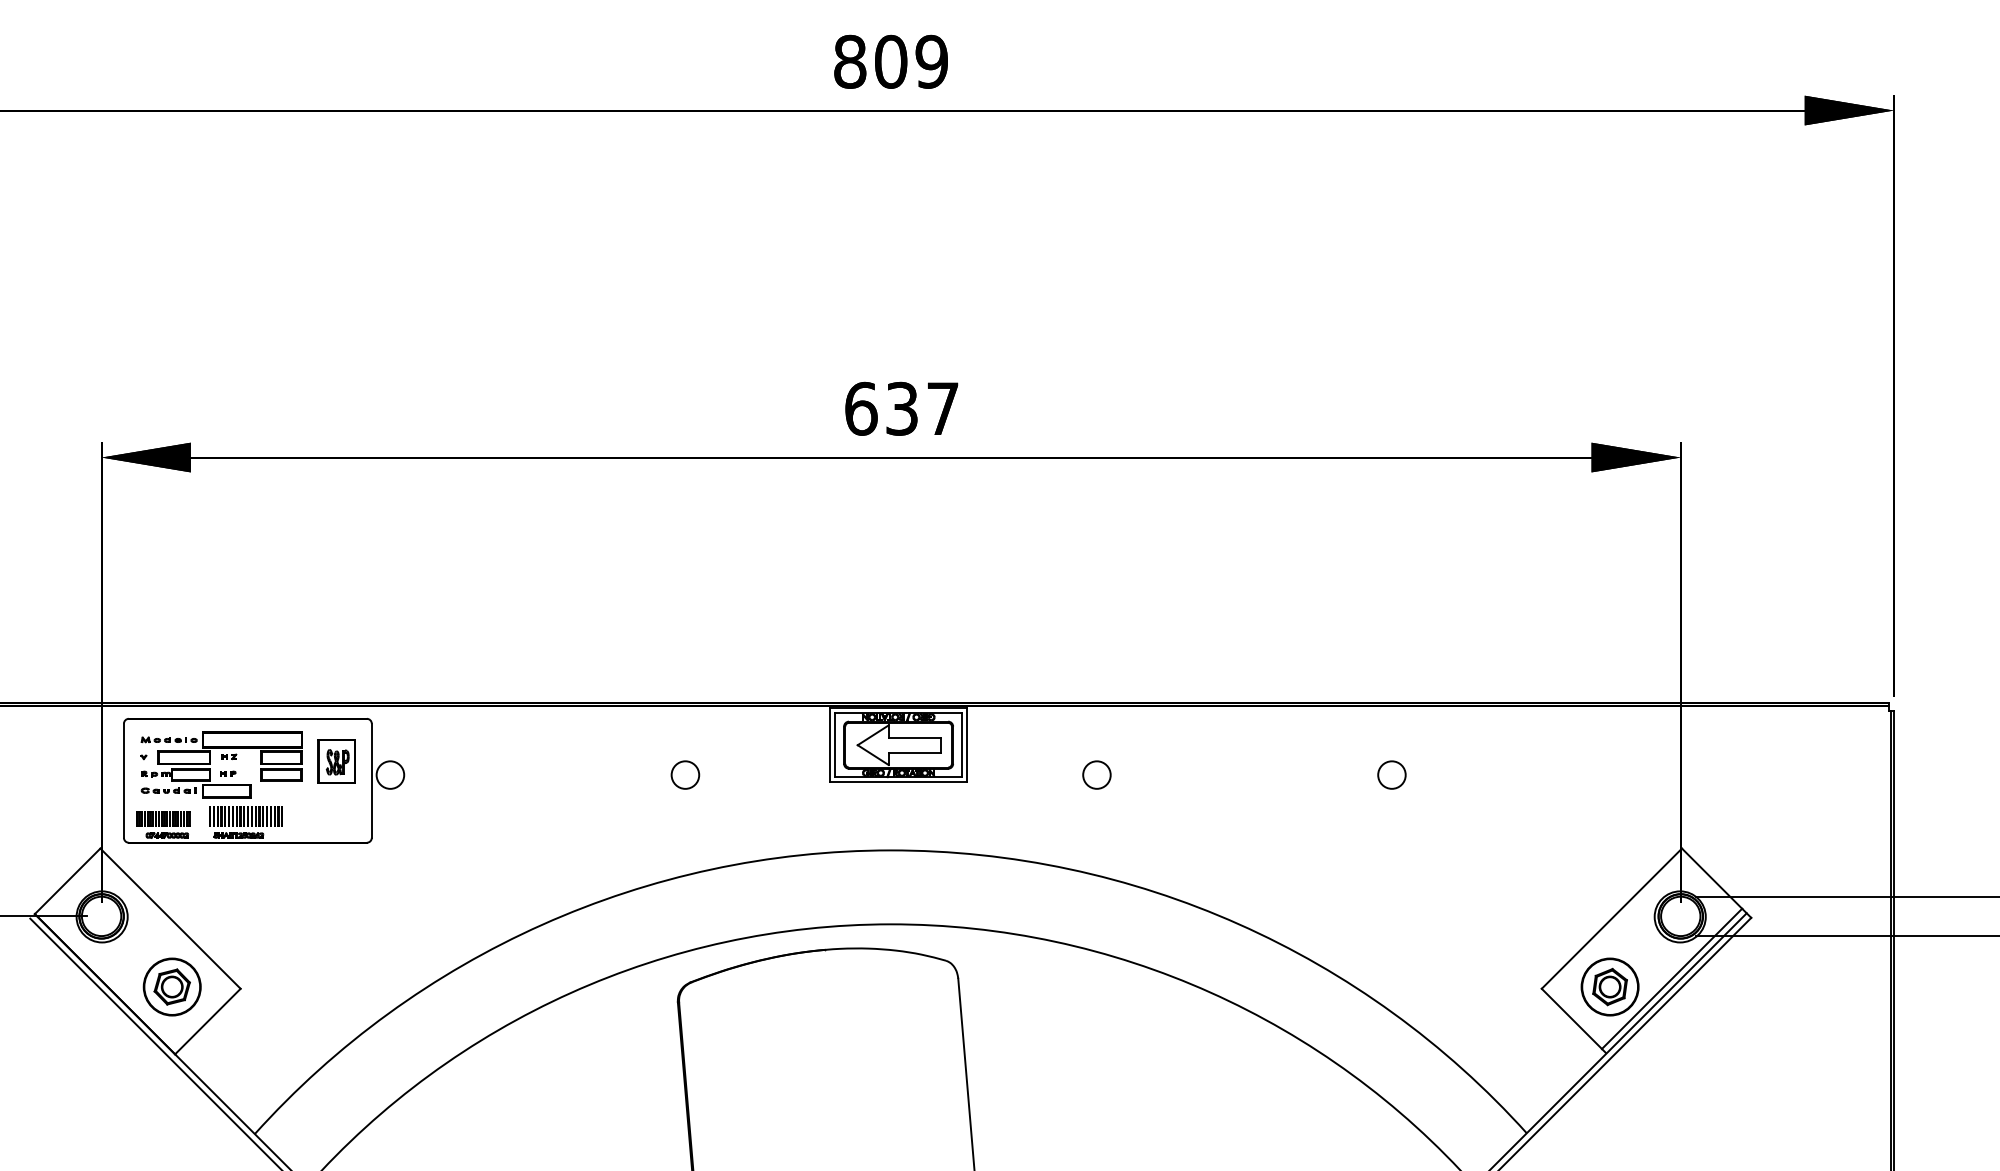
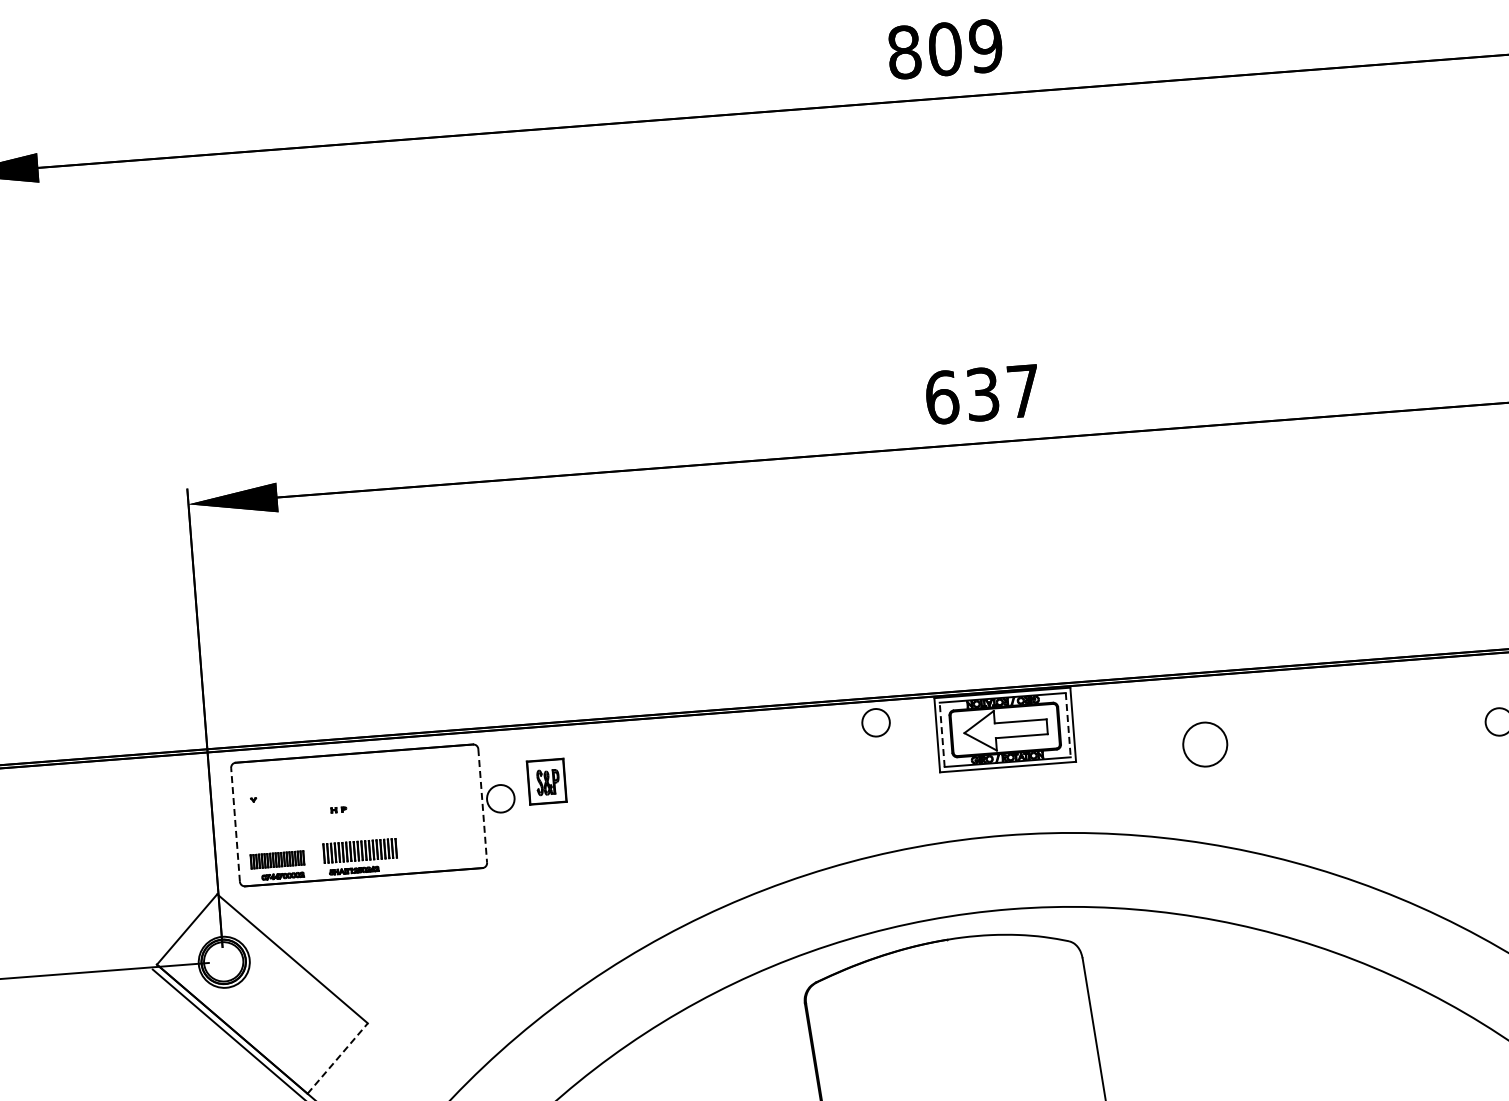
line: (835, 744) -> (942, 734), solid -> dashed
line: (961, 745) -> (1067, 725), solid -> dashed
part: (336, 761) -> (546, 781), moved
part: (221, 764) -> (331, 801), removed
circle: (685, 774) -> (876, 722), moved
circle: (1096, 774) -> (1204, 744), size x1.6
line: (123, 780) -> (235, 824), solid -> dashed
line: (371, 781) -> (482, 806), solid -> dashed
part: (171, 986) -> (298, 1026), removed
line: (208, 1021) -> (338, 1058), solid -> dashed

